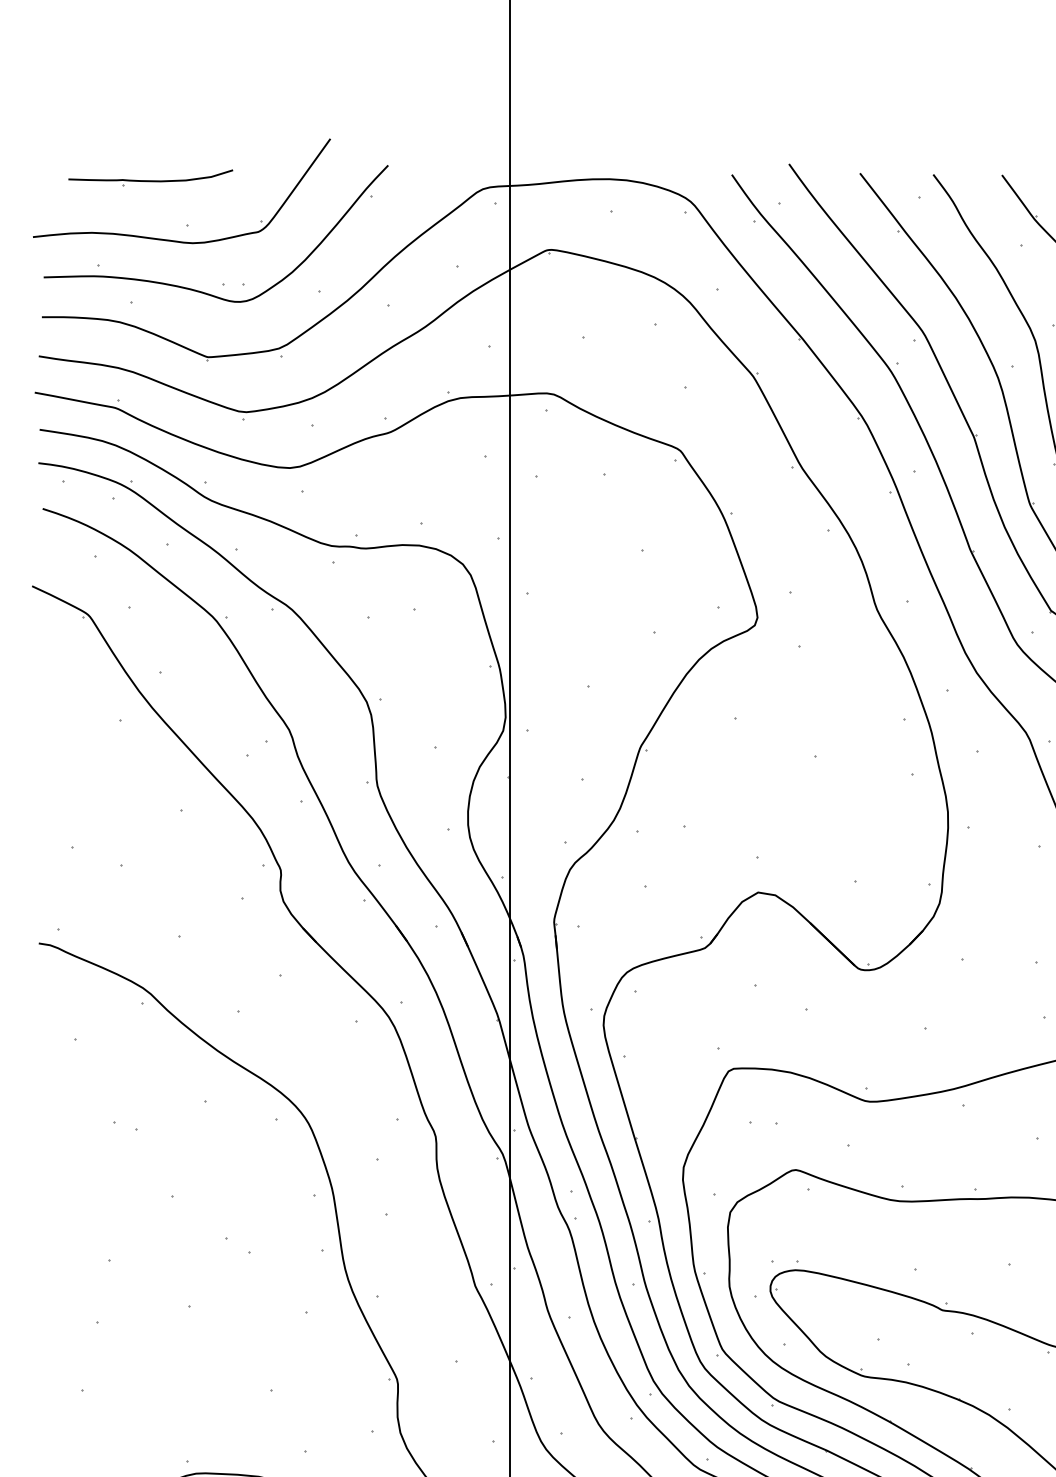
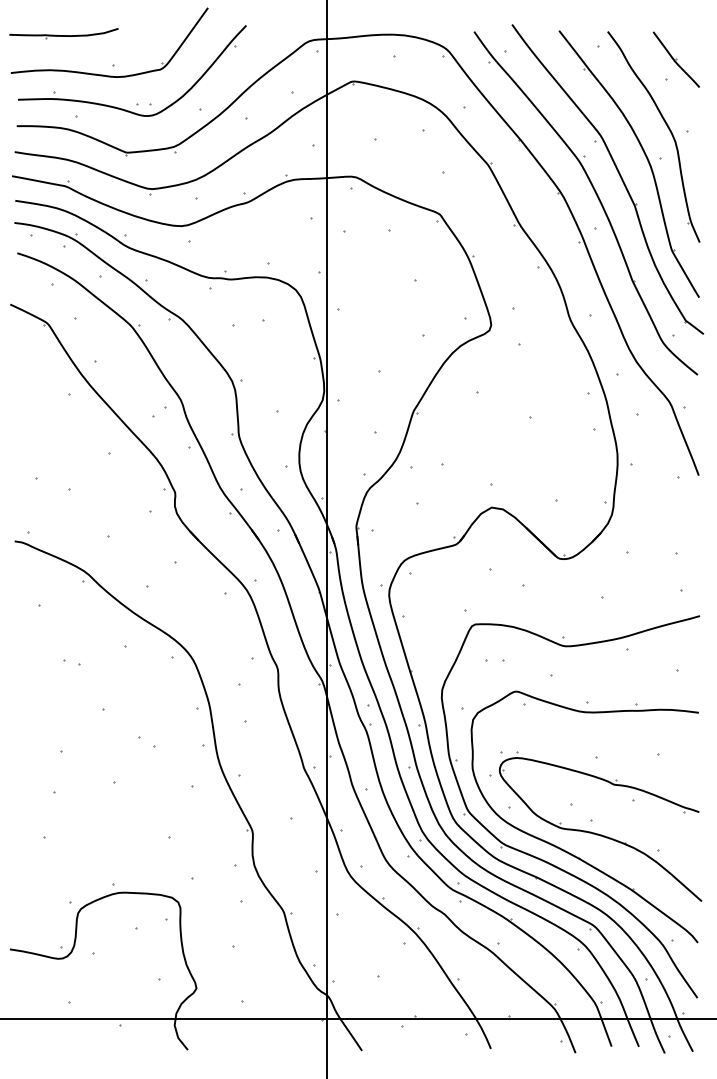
part: (150, 177) -> (63, 33), moved

